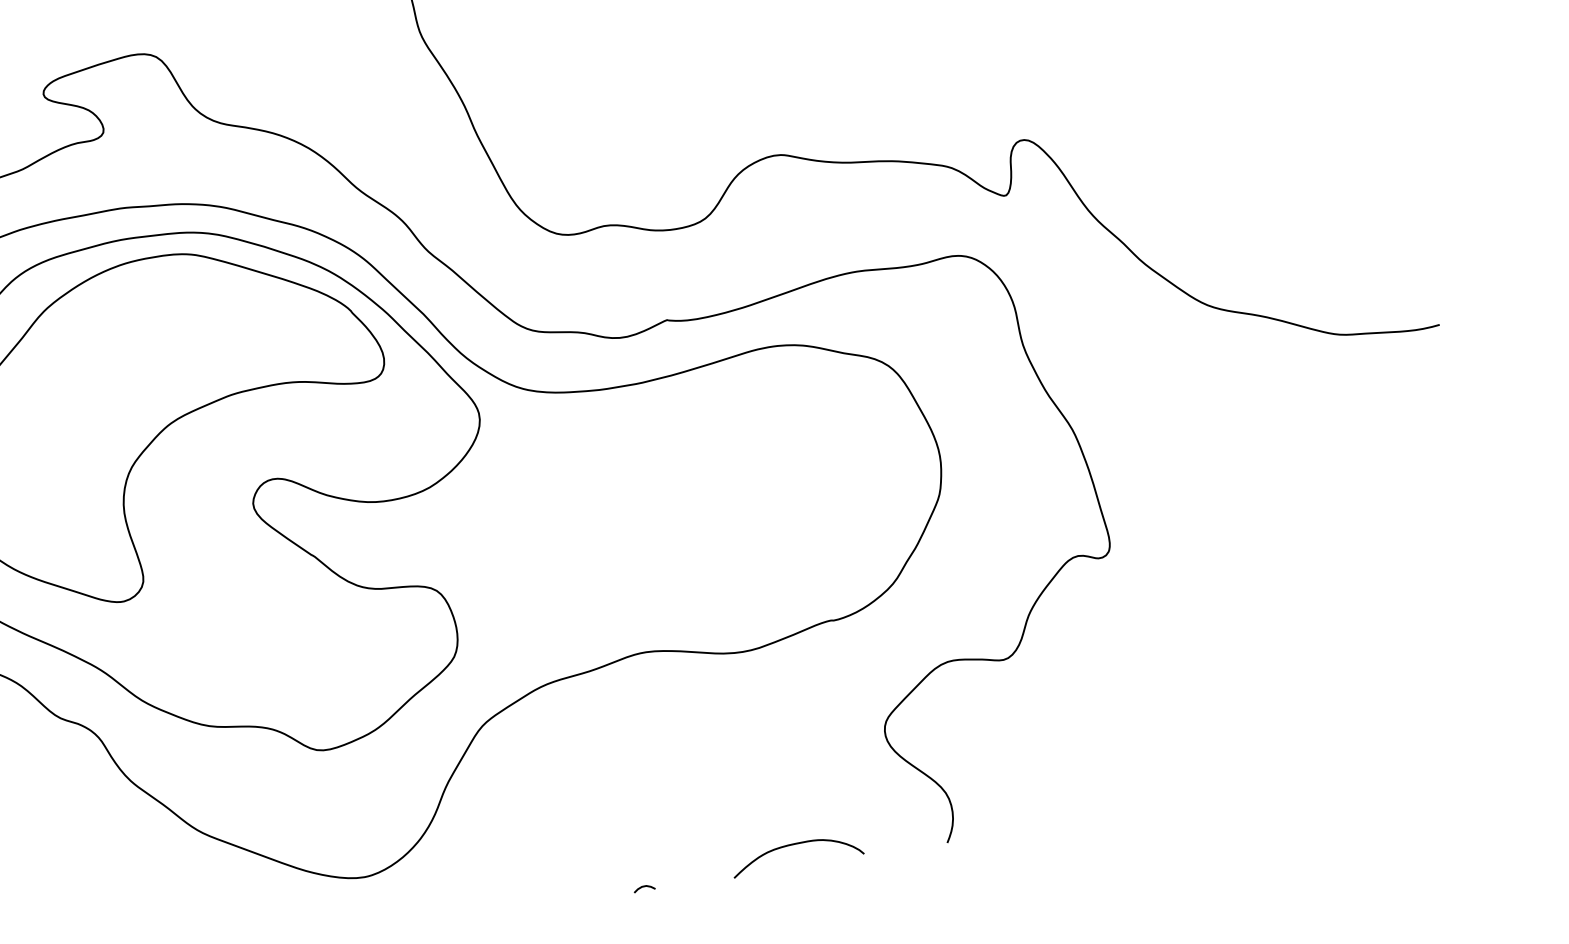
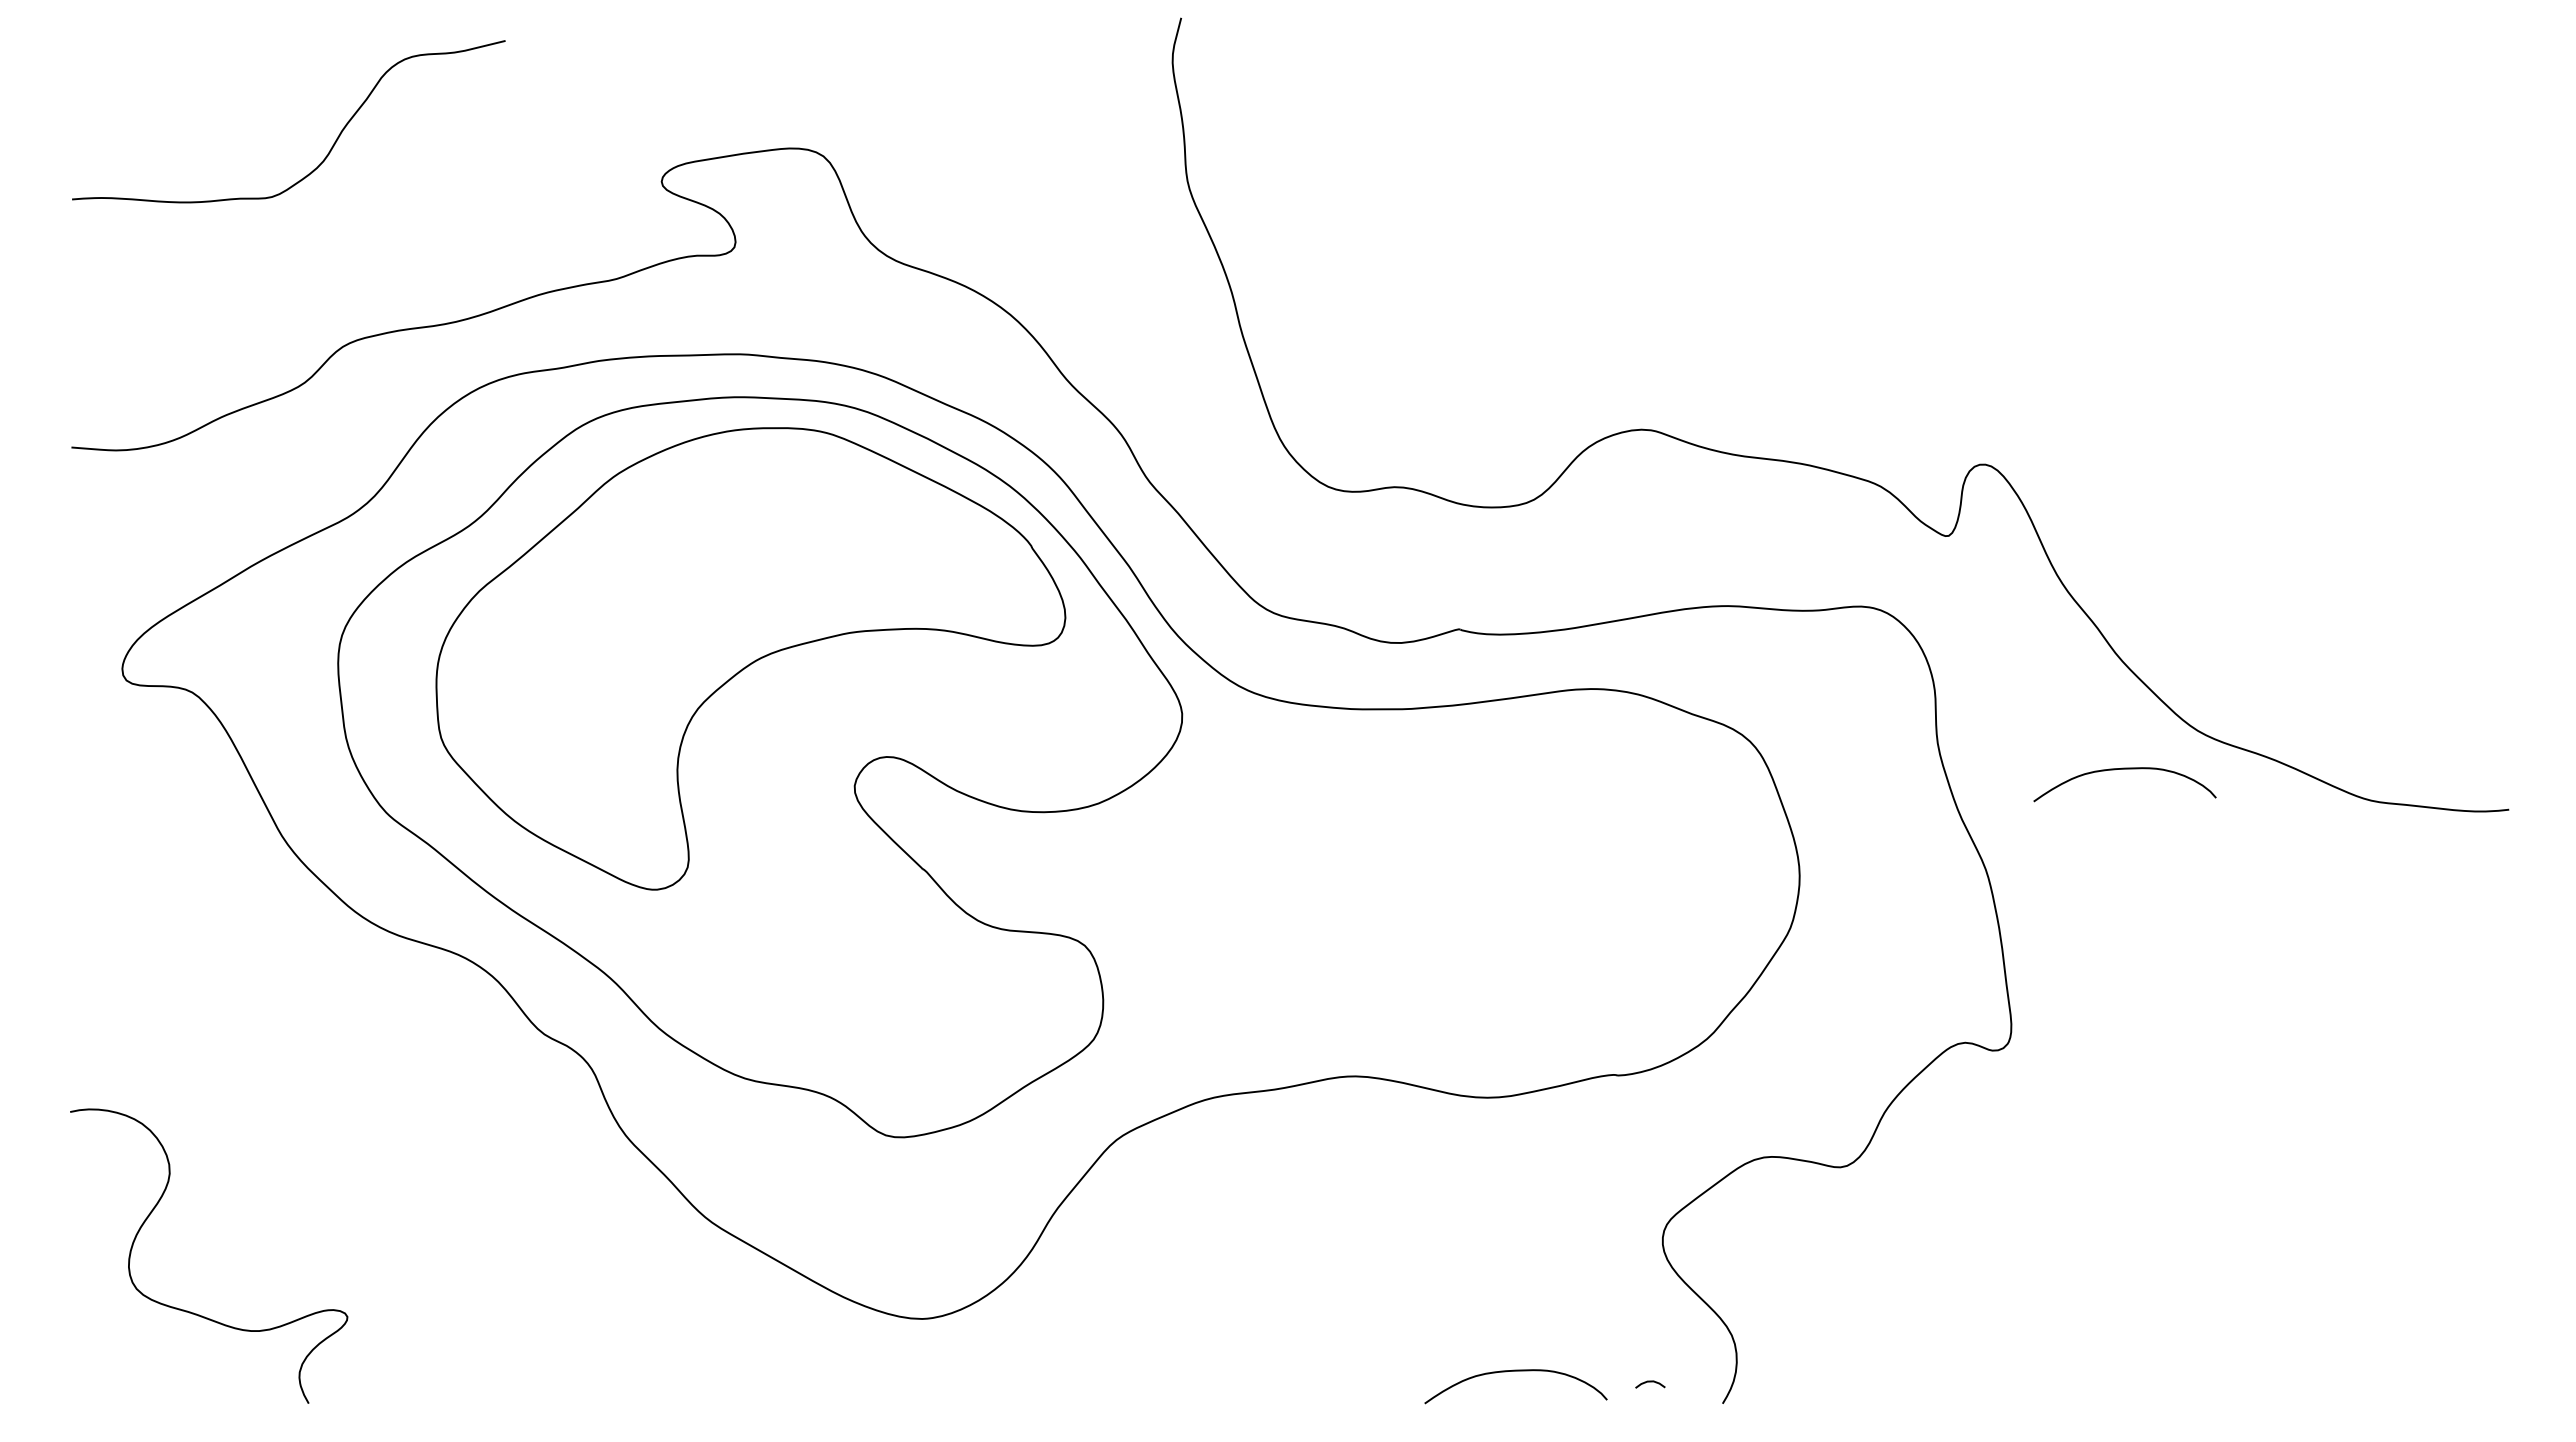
curve: (1159, 341) -> (2124, 769), added
curve: (644, 887) -> (1650, 1382), moved

